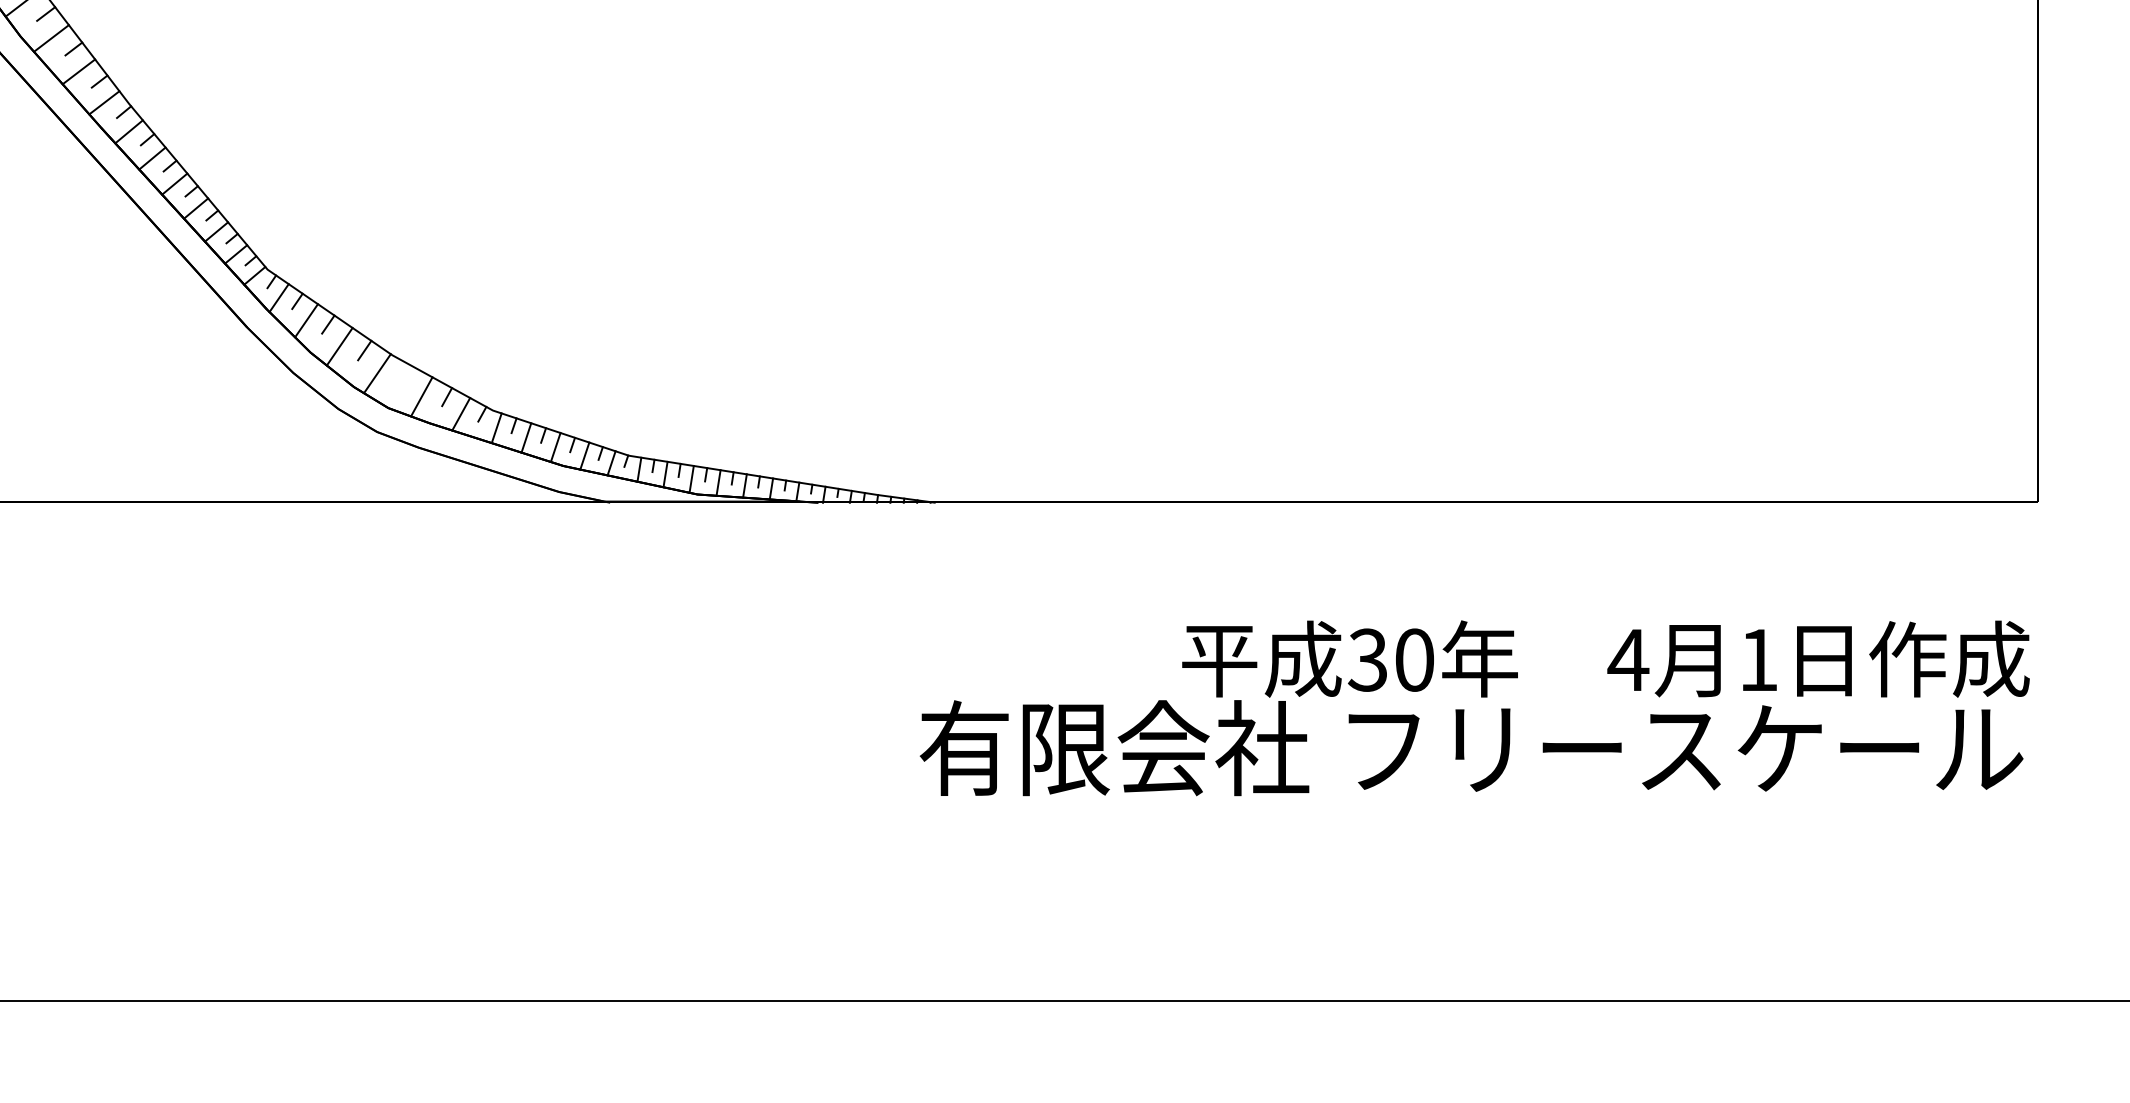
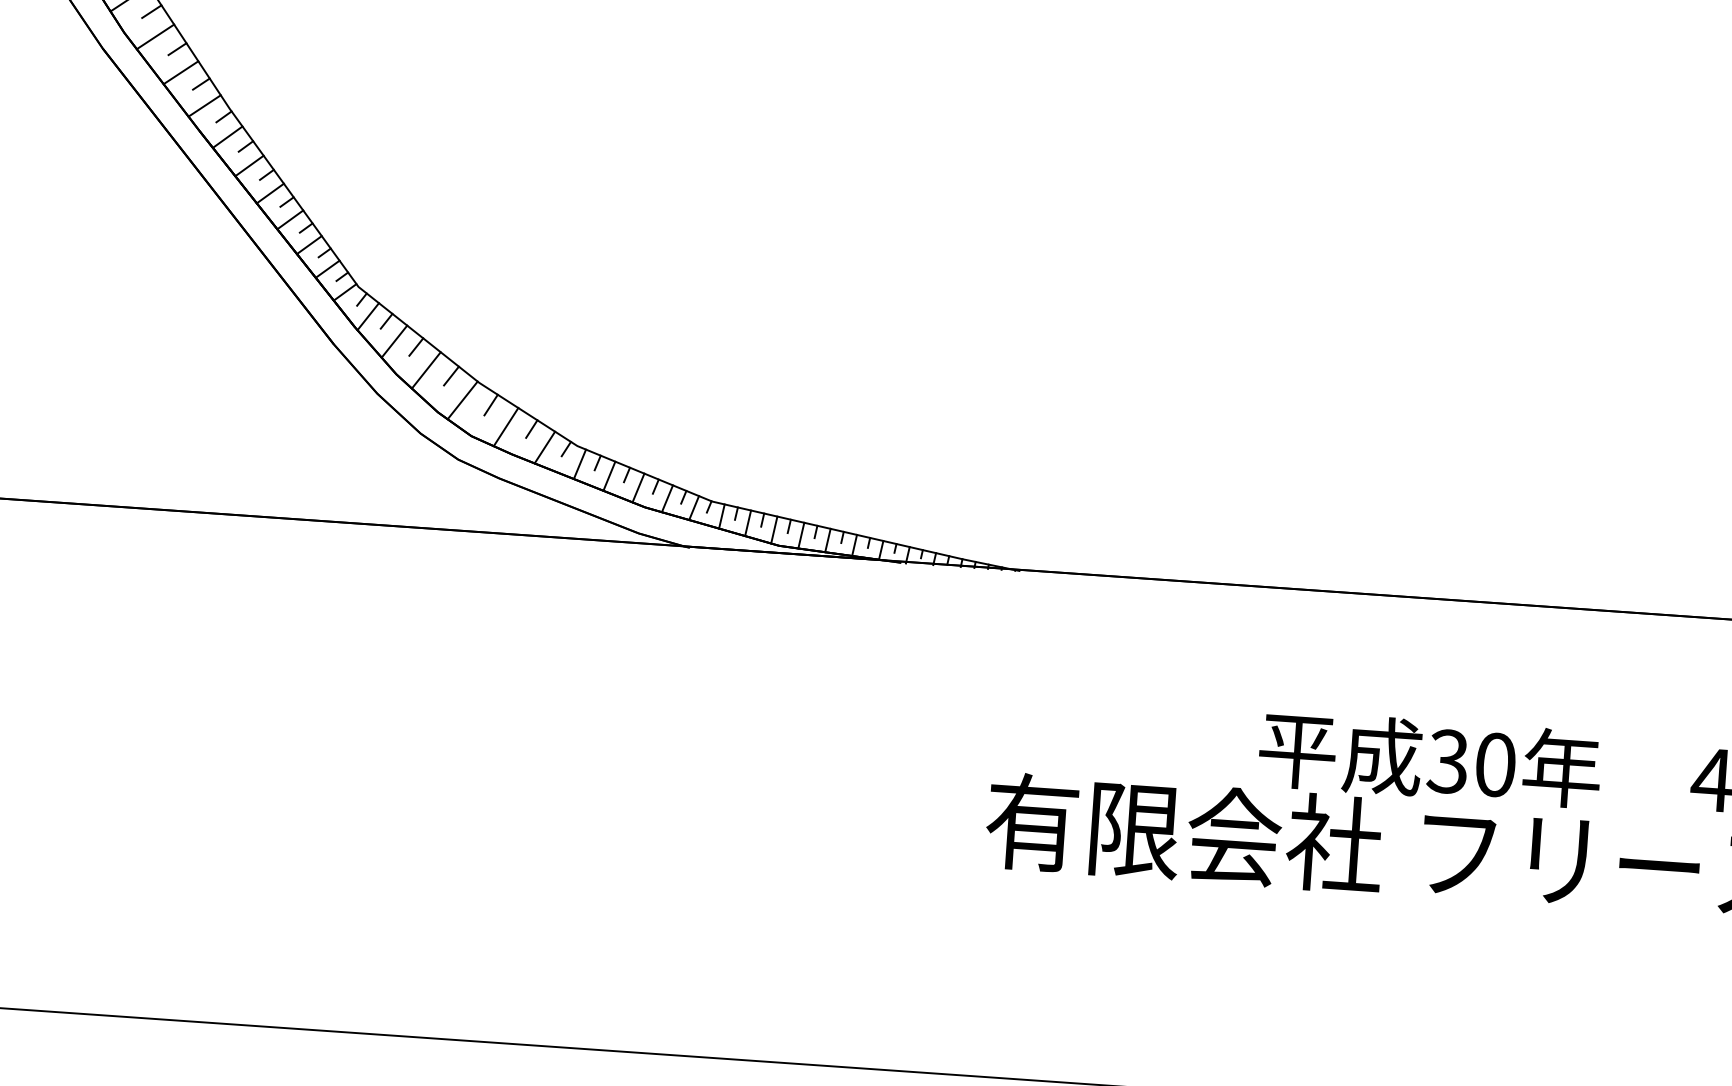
line: (405, 375) -> (491, 404), added

